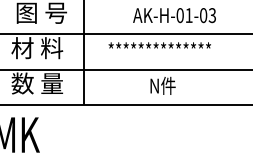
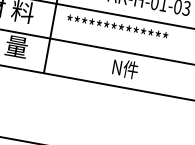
text: (159, 45) -> (117, 26), moved

